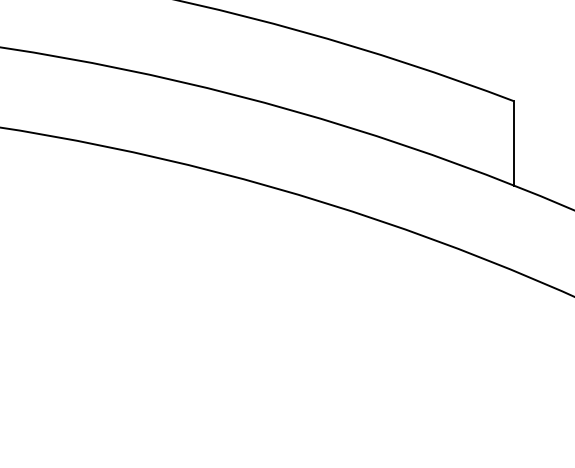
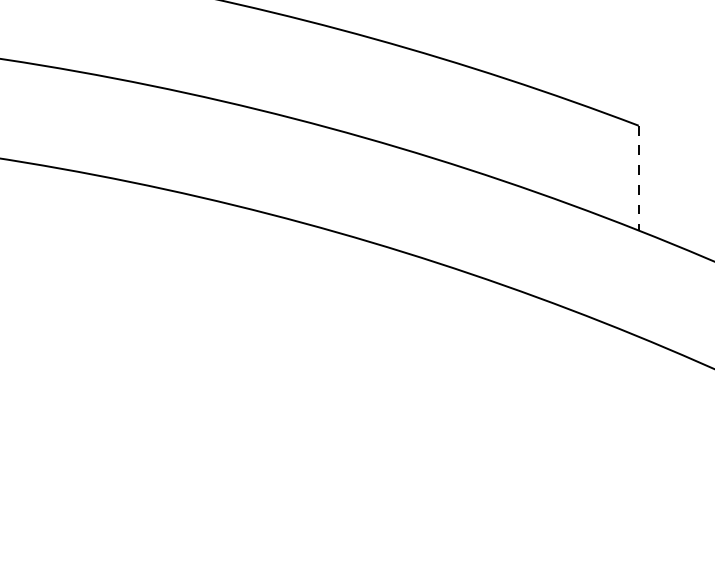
line: (513, 143) -> (638, 178), solid -> dashed

